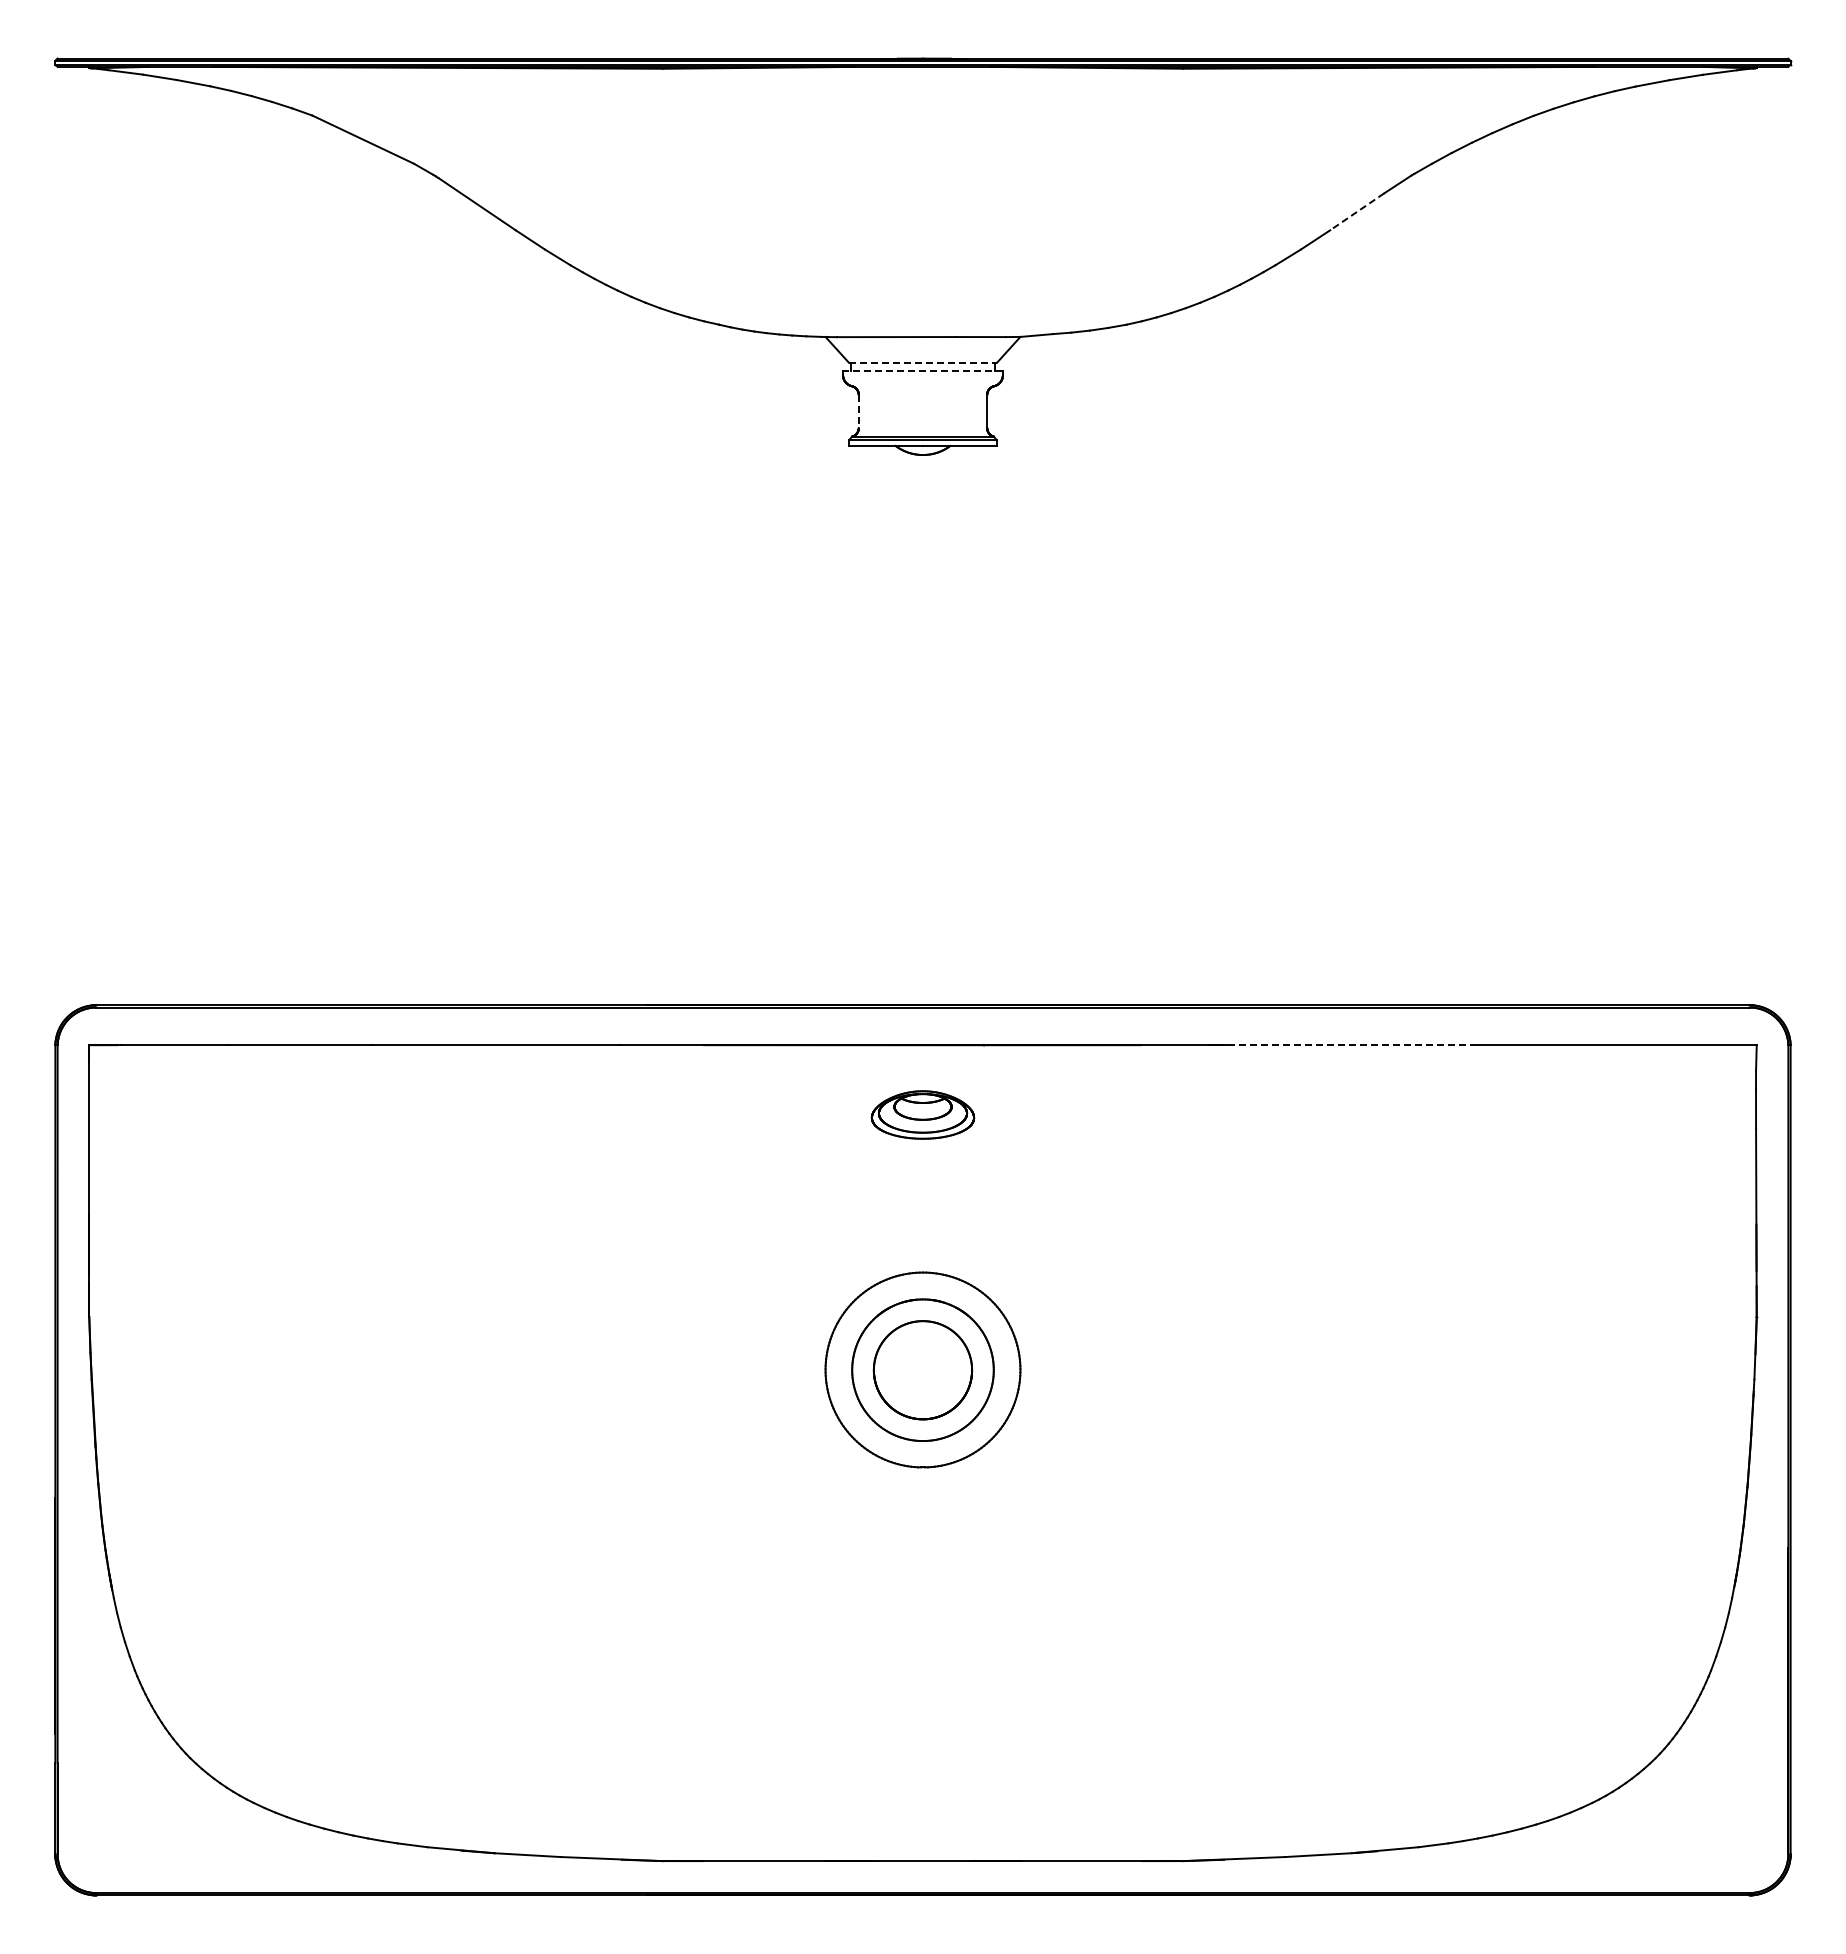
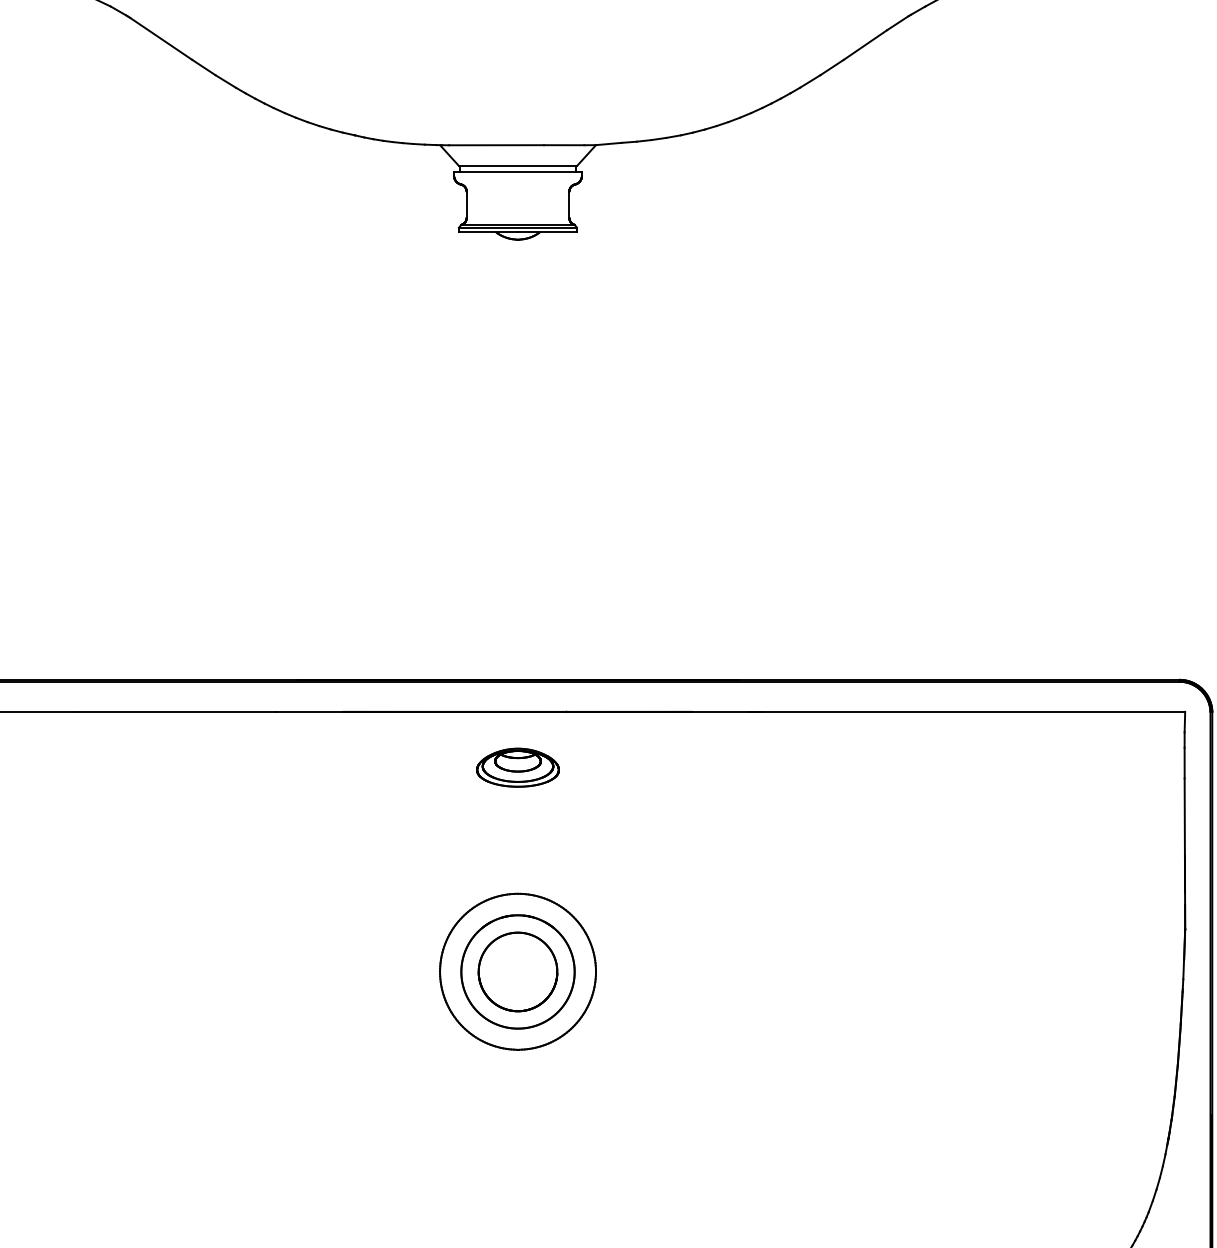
line: (1357, 211) -> (865, 44), dashed -> solid
line: (923, 362) -> (518, 165), dashed -> solid
line: (923, 370) -> (518, 171), dashed -> solid
line: (858, 411) -> (466, 204), dashed -> solid
line: (1352, 1045) -> (861, 712), dashed -> solid

